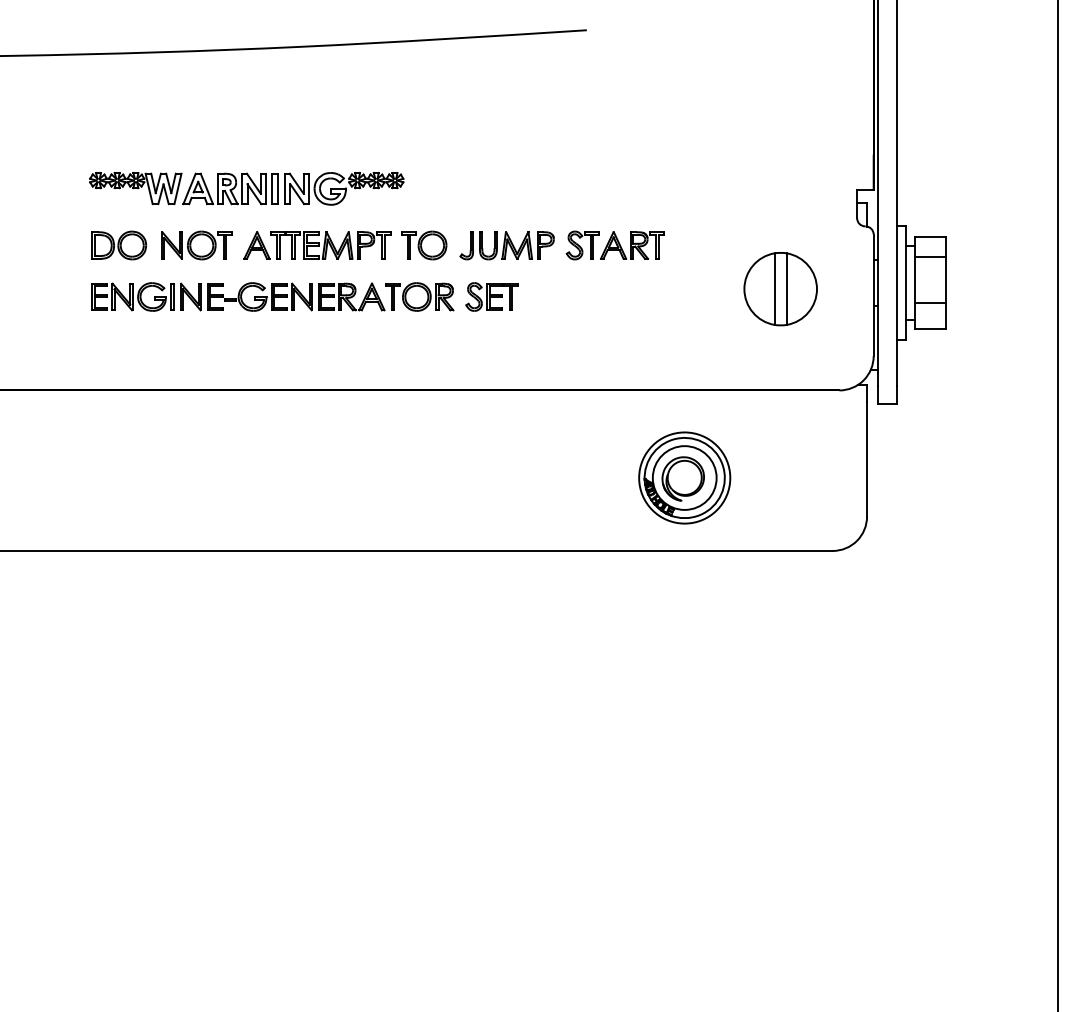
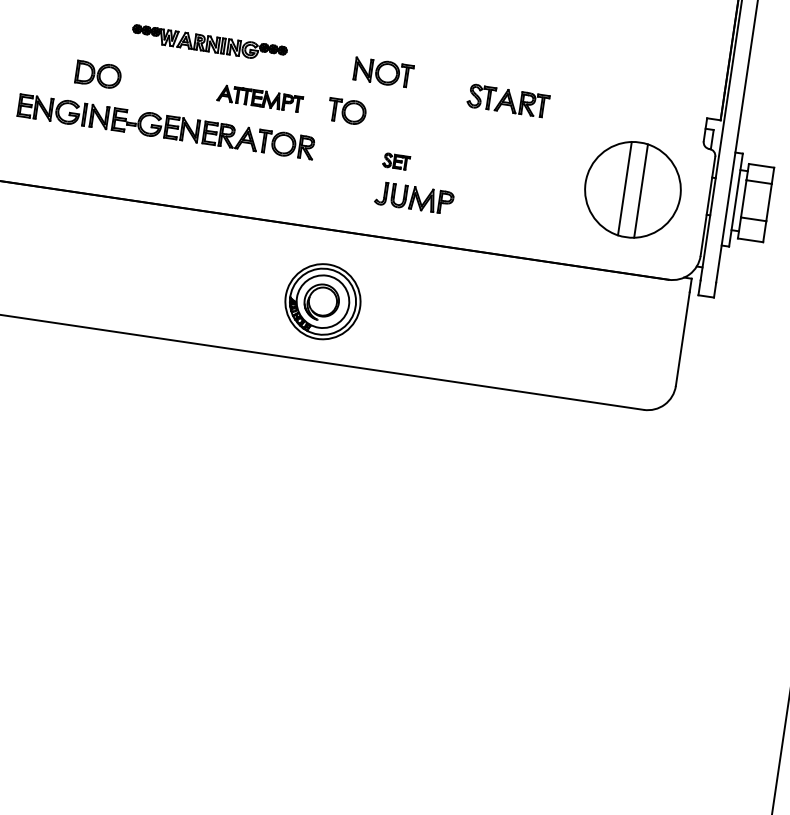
part: (246, 188) -> (209, 43), size x0.6
part: (196, 245) -> (383, 72), moved
part: (317, 245) -> (260, 98), size x0.7
part: (506, 245) -> (413, 198), moved
part: (614, 245) -> (507, 100), moved
part: (780, 289) -> (632, 190), size x1.6
part: (272, 296) -> (166, 126), moved
part: (491, 296) -> (396, 161), size x0.6
part: (684, 477) -> (322, 301), moved

